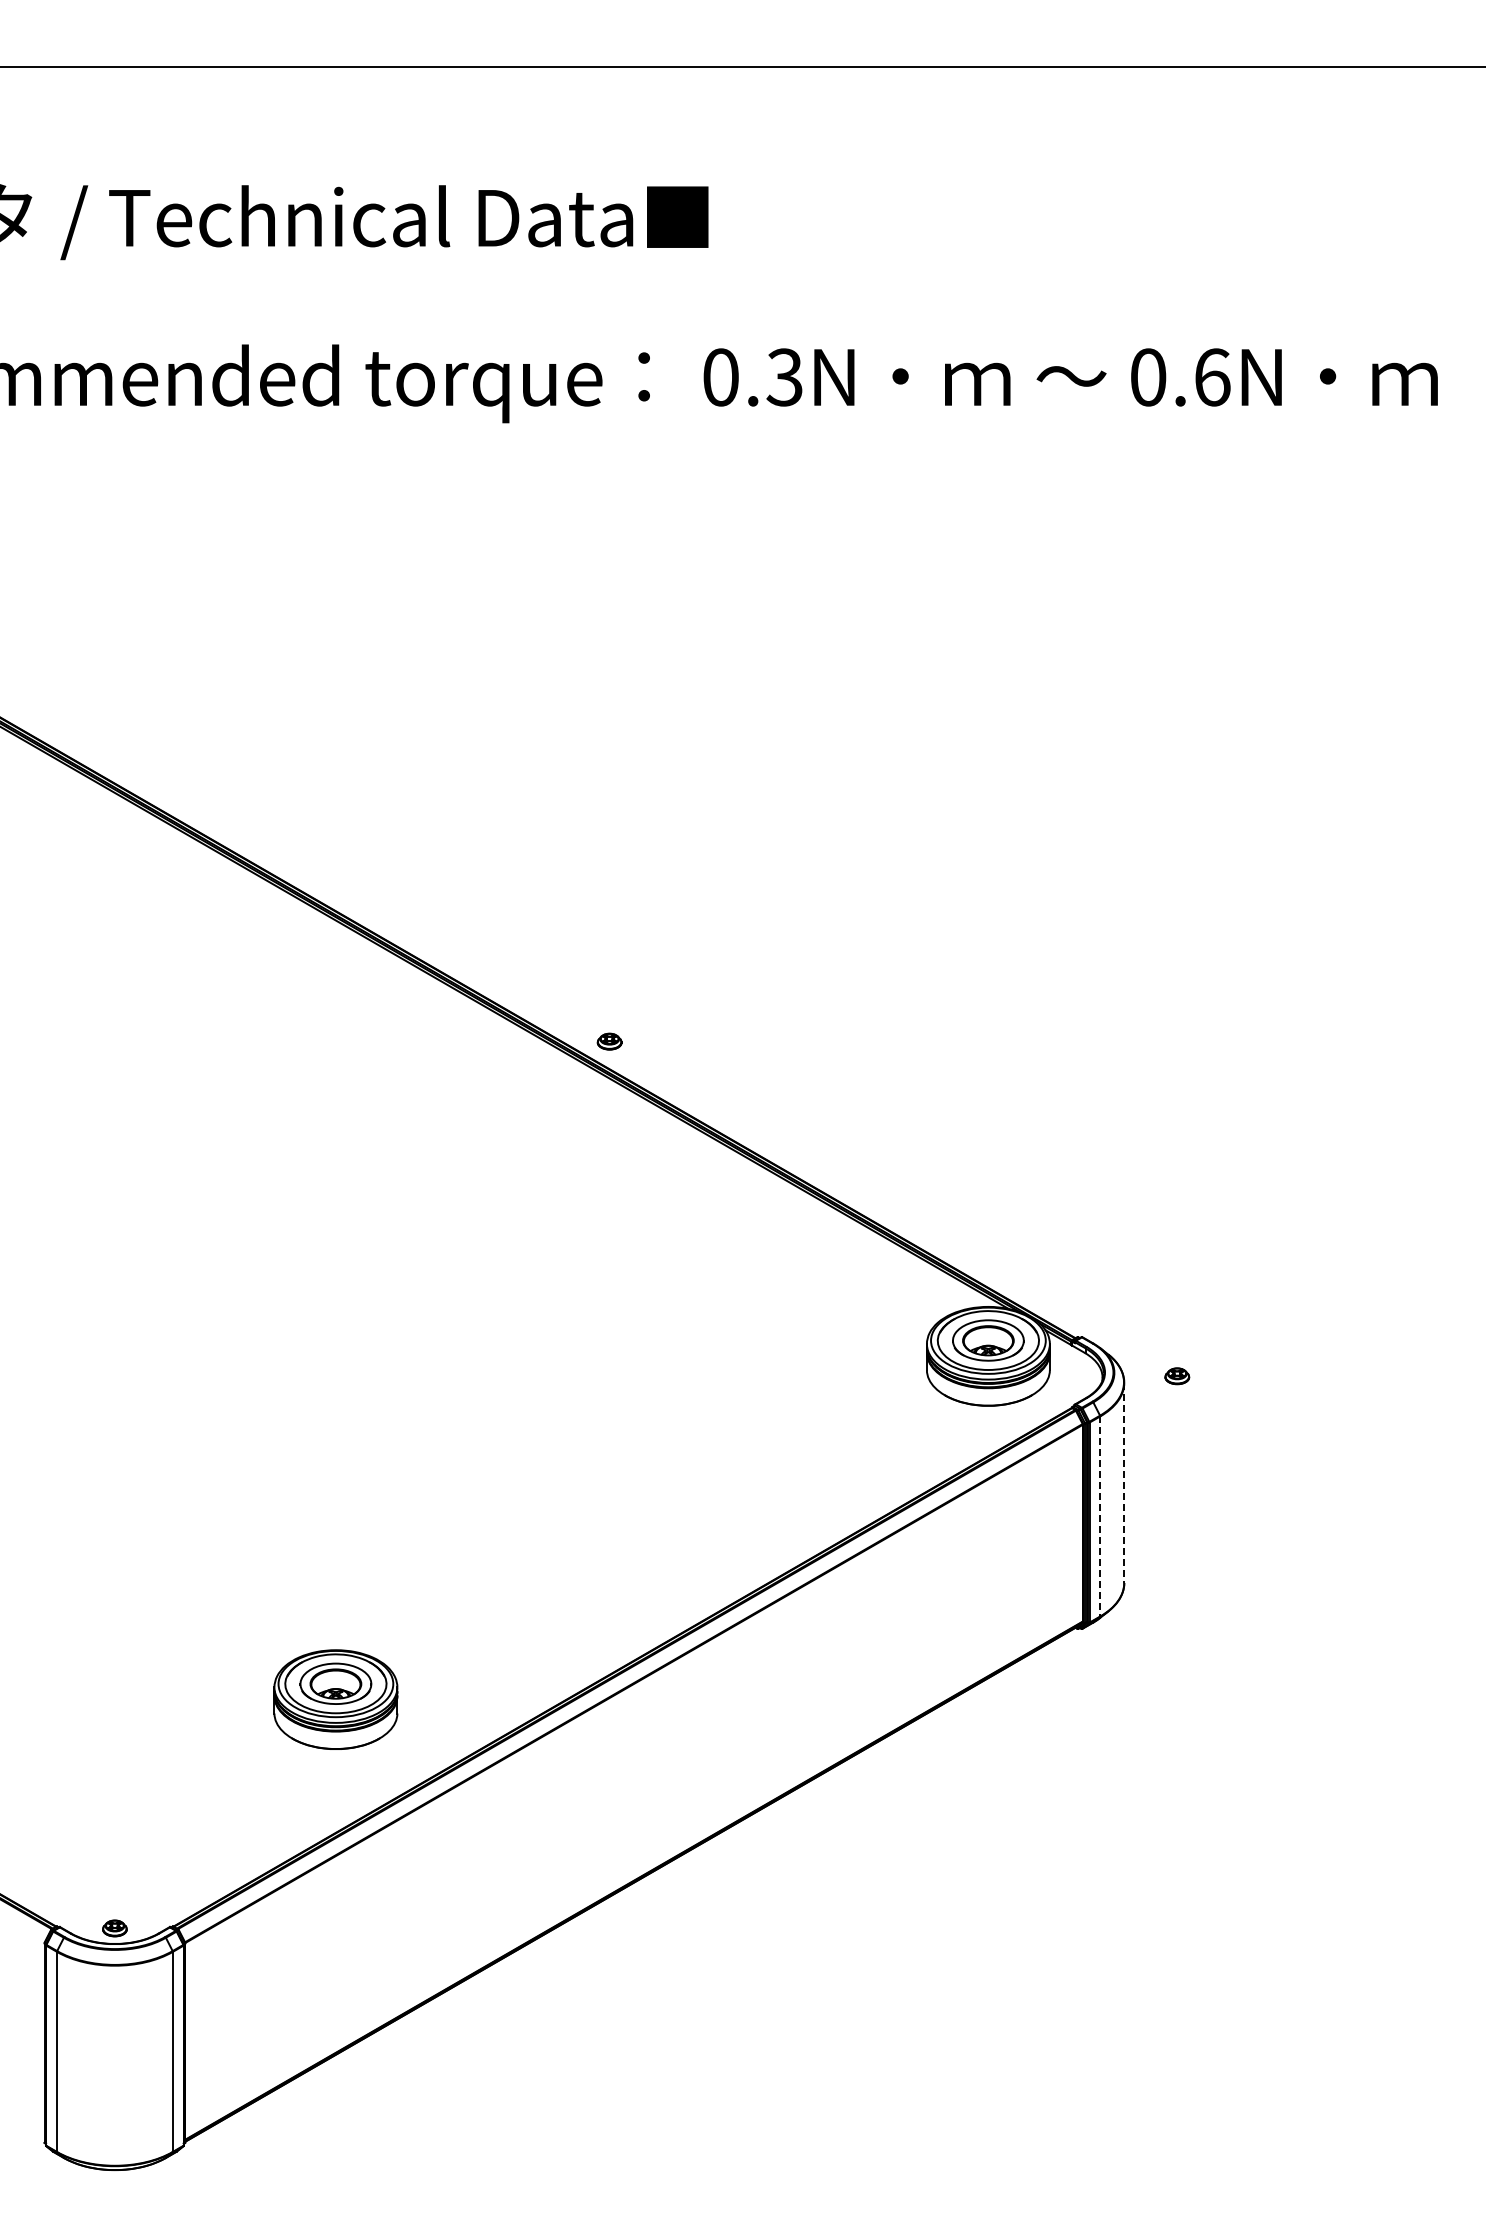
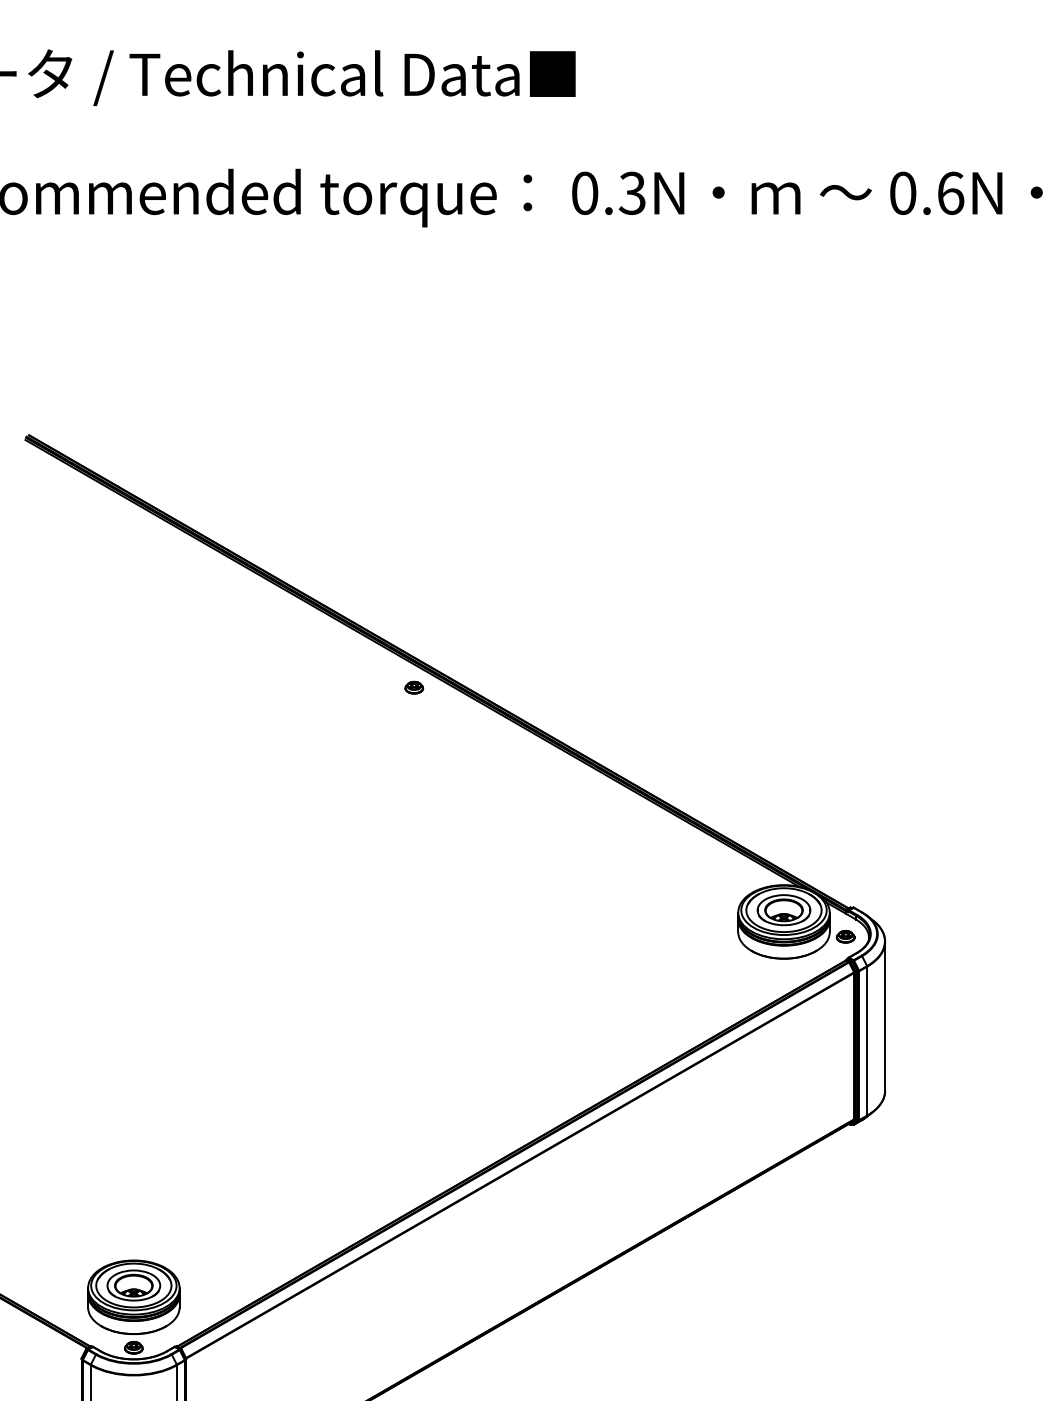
part: (609, 1041) -> (414, 687), moved
part: (1177, 1376) -> (845, 936), moved
line: (1124, 1483) -> (885, 1016), dashed -> solid
line: (1100, 1516) -> (867, 1041), dashed -> solid
part: (335, 1699) -> (133, 1297), moved

